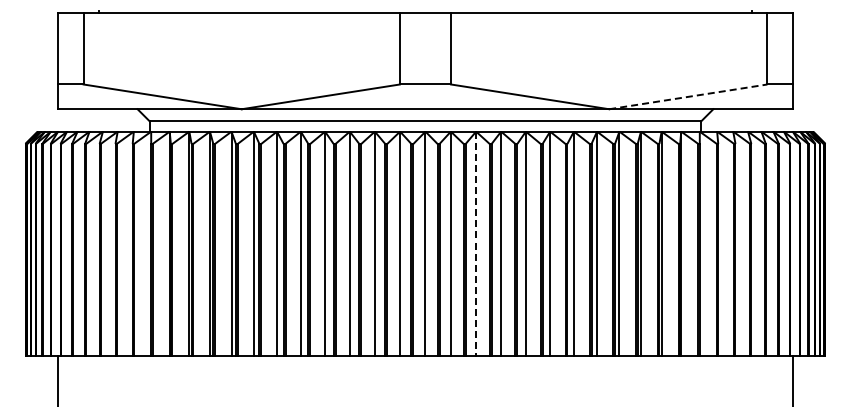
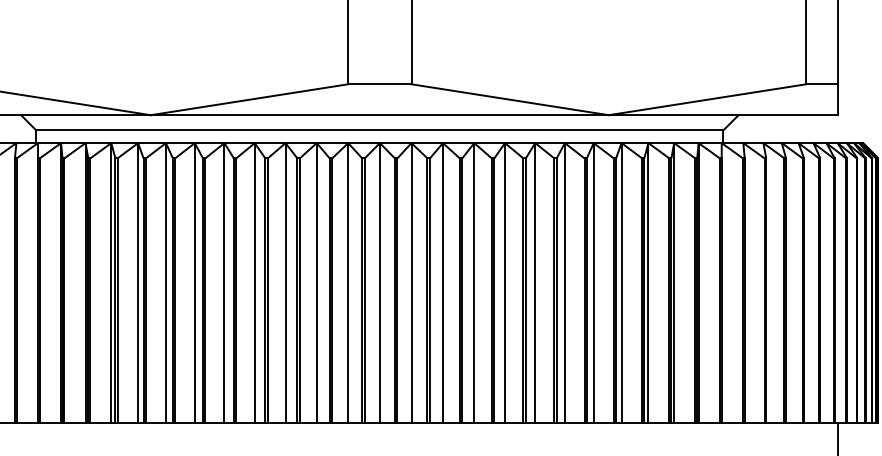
line: (688, 96) -> (707, 99), dashed -> solid
line: (476, 244) -> (443, 283), dashed -> solid

